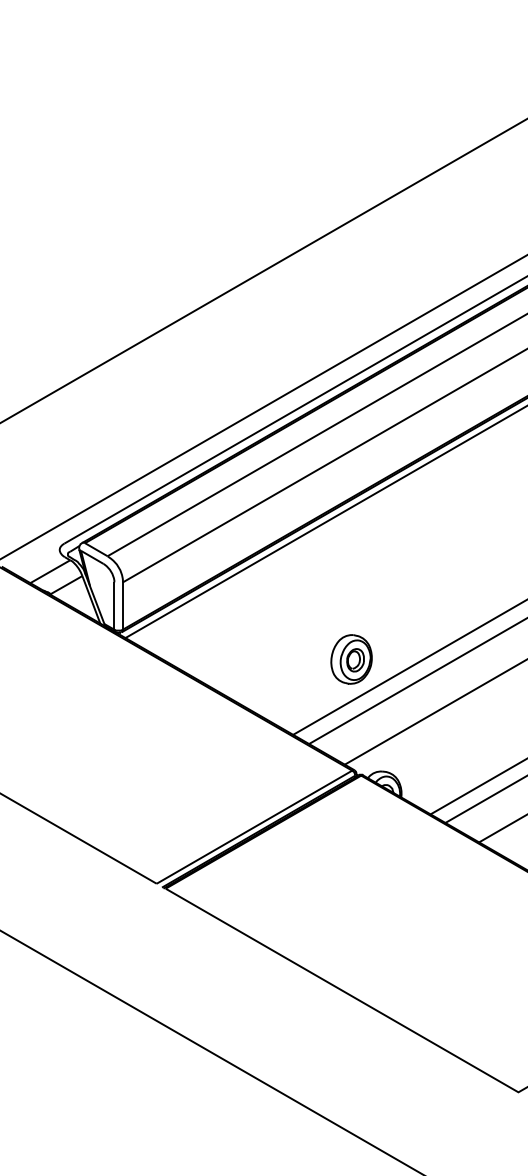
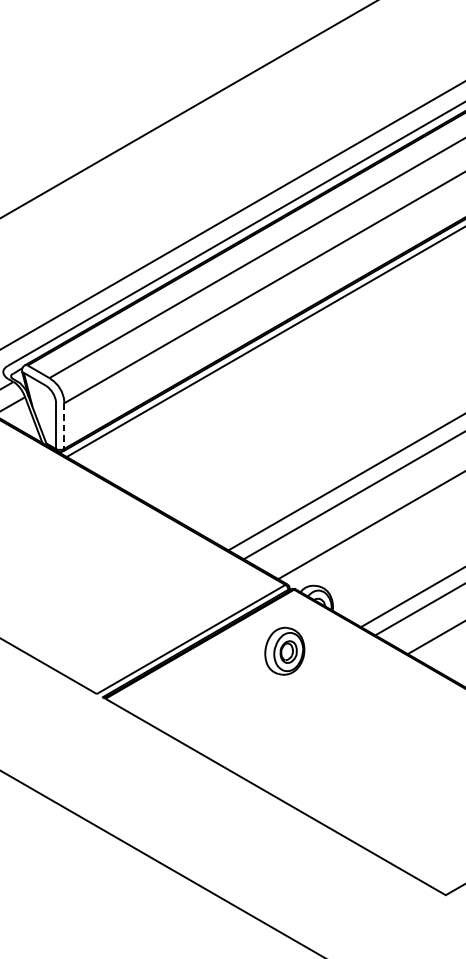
line: (122, 606) -> (63, 426), solid -> dashed
part: (351, 659) -> (284, 651), moved

